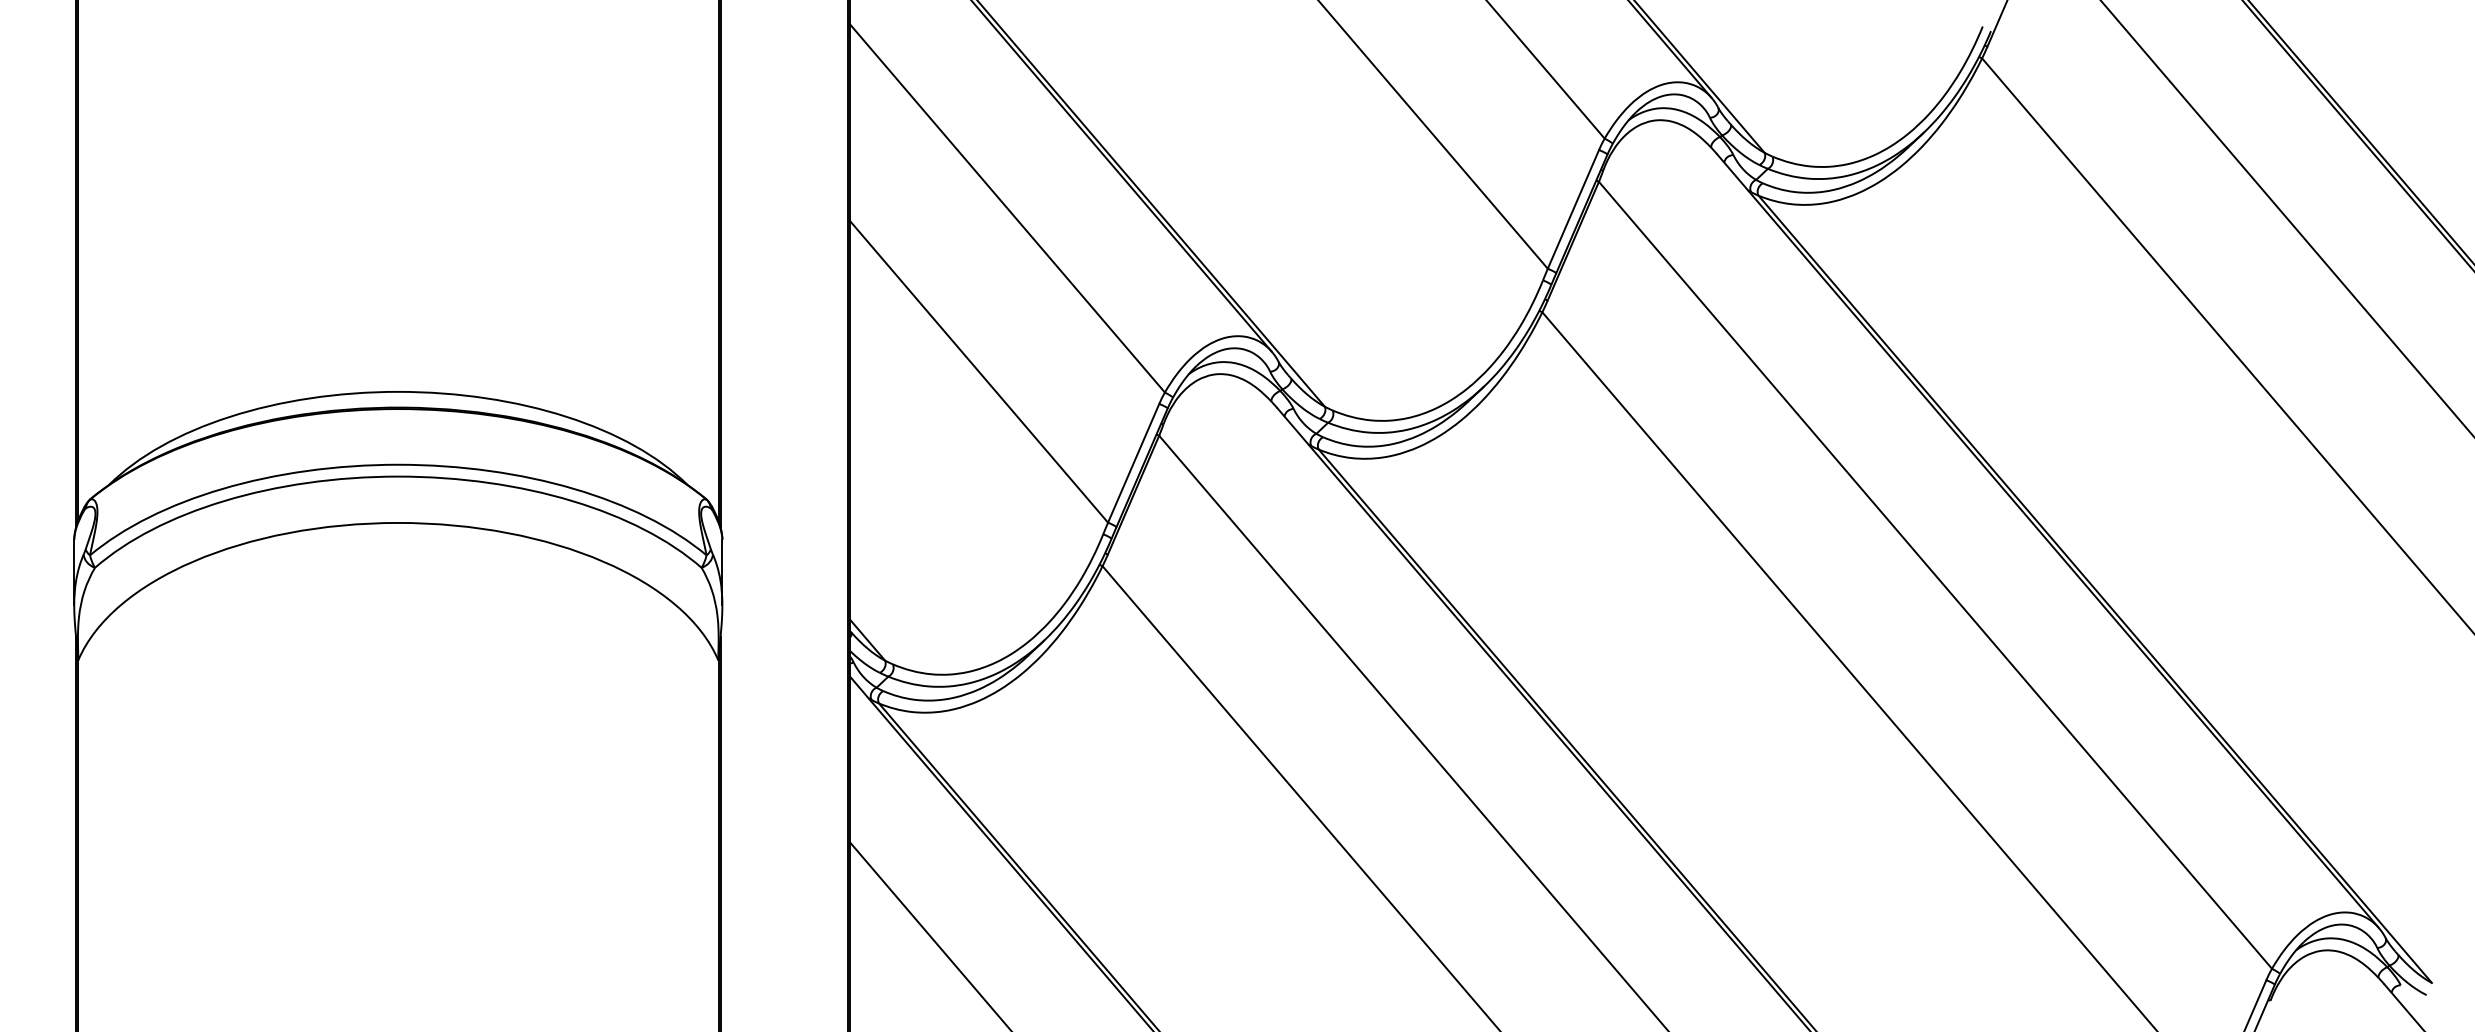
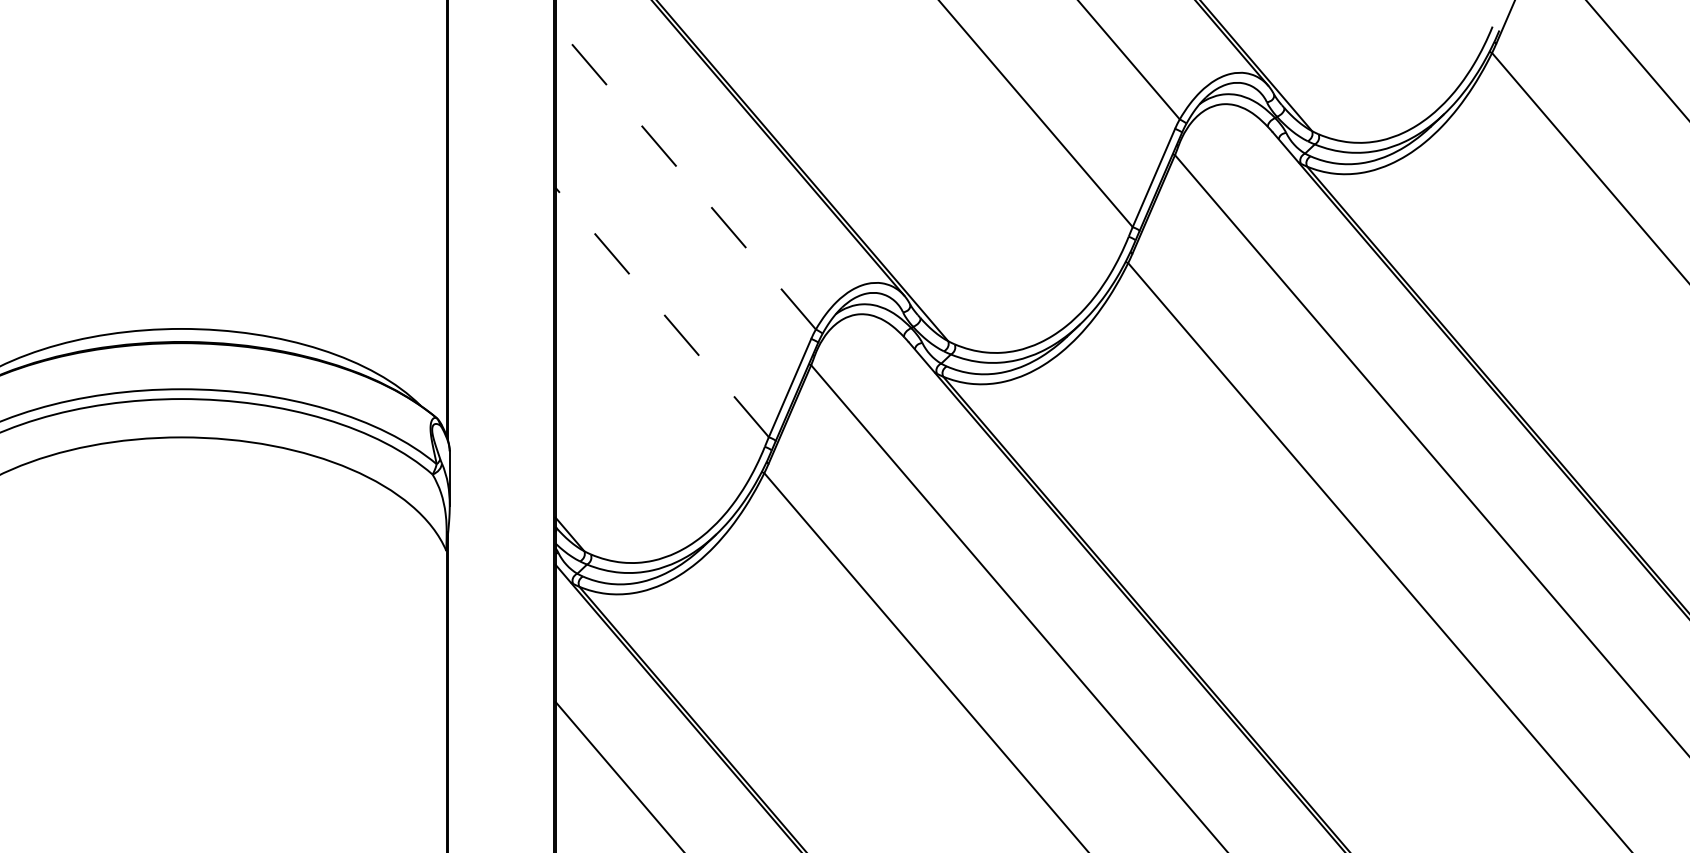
line: (1007, 208) -> (685, 177), solid -> dashed
line: (978, 371) -> (661, 312), solid -> dashed

